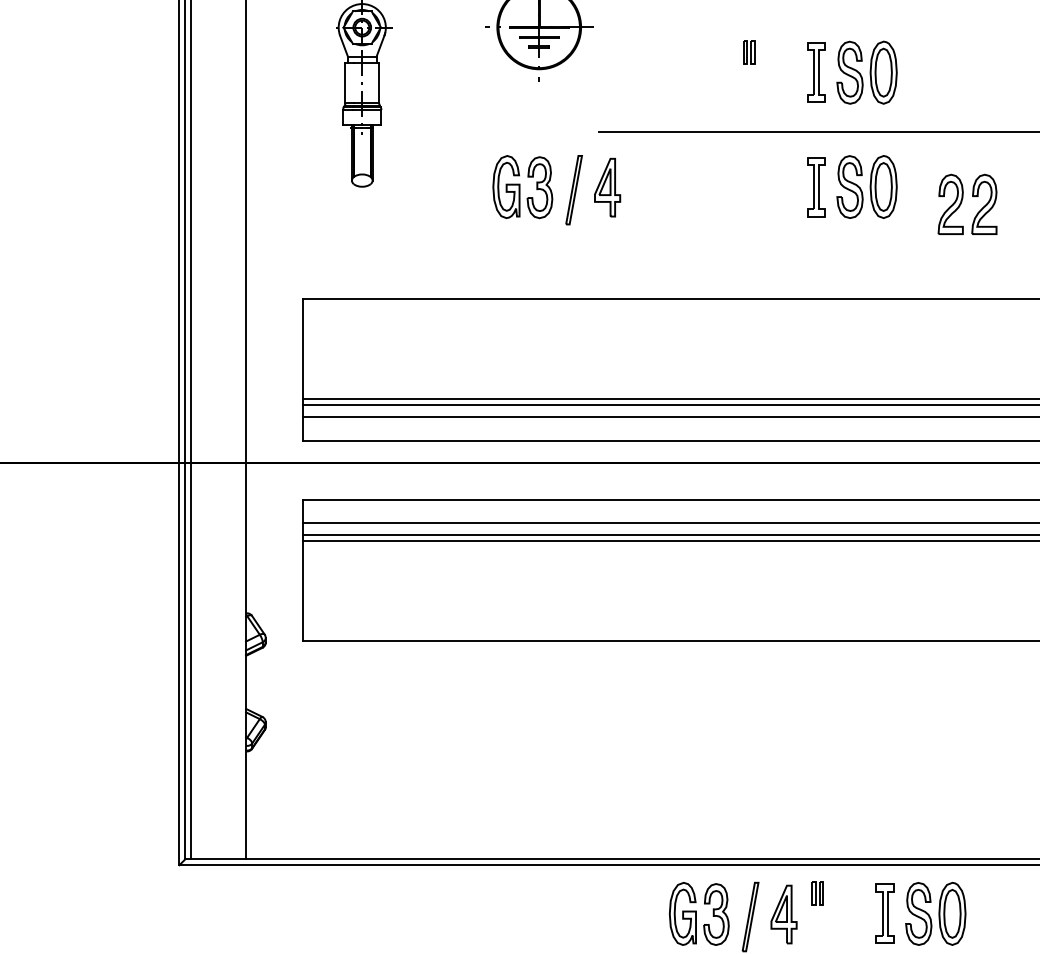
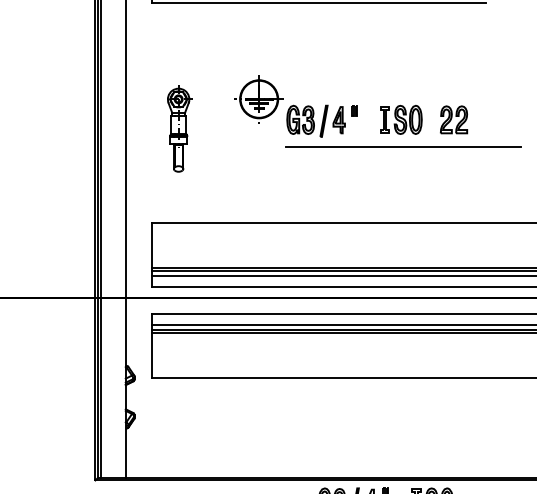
part: (852, 186) -> (401, 171), removed
part: (555, 188) -> (315, 120), moved
part: (968, 203) -> (454, 119), moved

